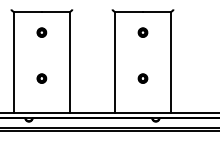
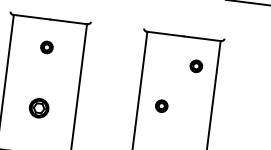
part: (142, 32) -> (195, 66), moved
part: (41, 78) -> (38, 107), size x1.6
part: (142, 78) -> (161, 105), moved

